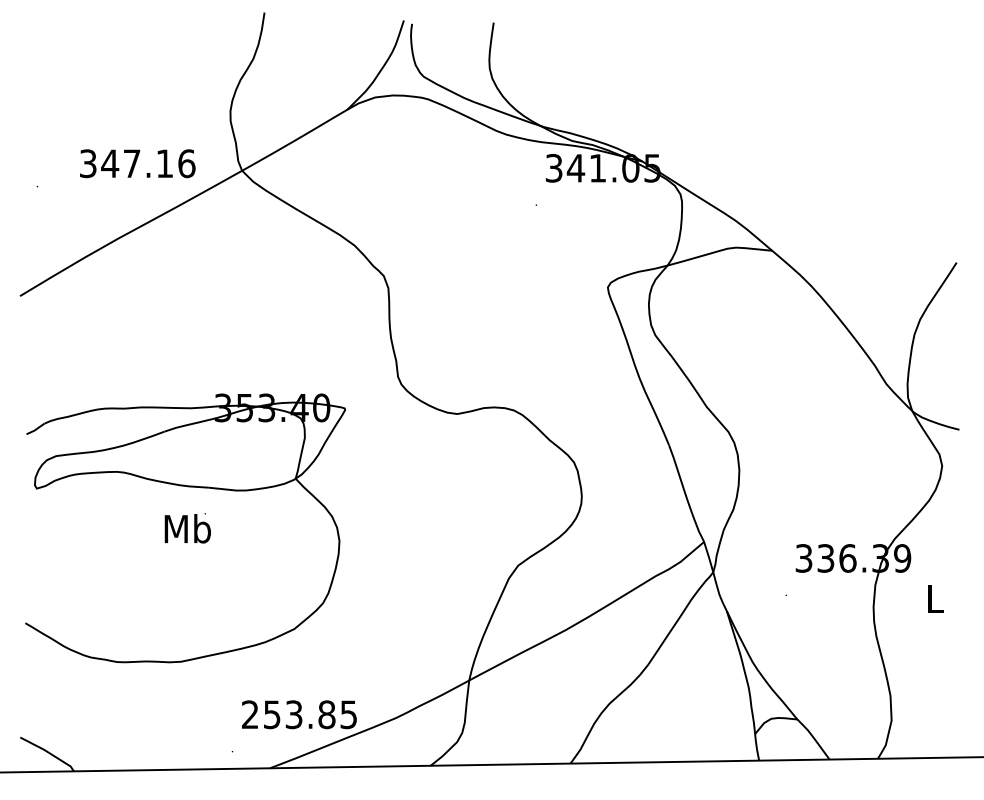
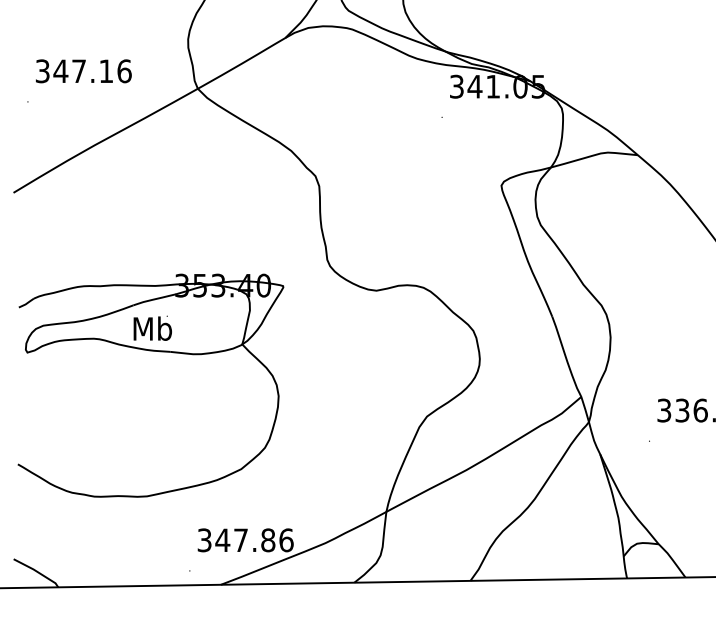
text: (137, 163) -> (83, 71), moved
text: (187, 528) -> (152, 328), moved
text: (299, 714) -> (245, 540), 253.85 -> 347.86

